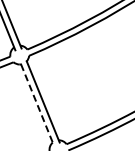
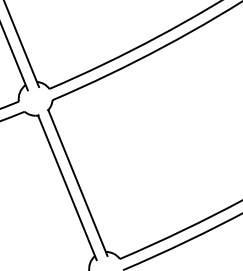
line: (37, 105) -> (67, 189), dashed -> solid

